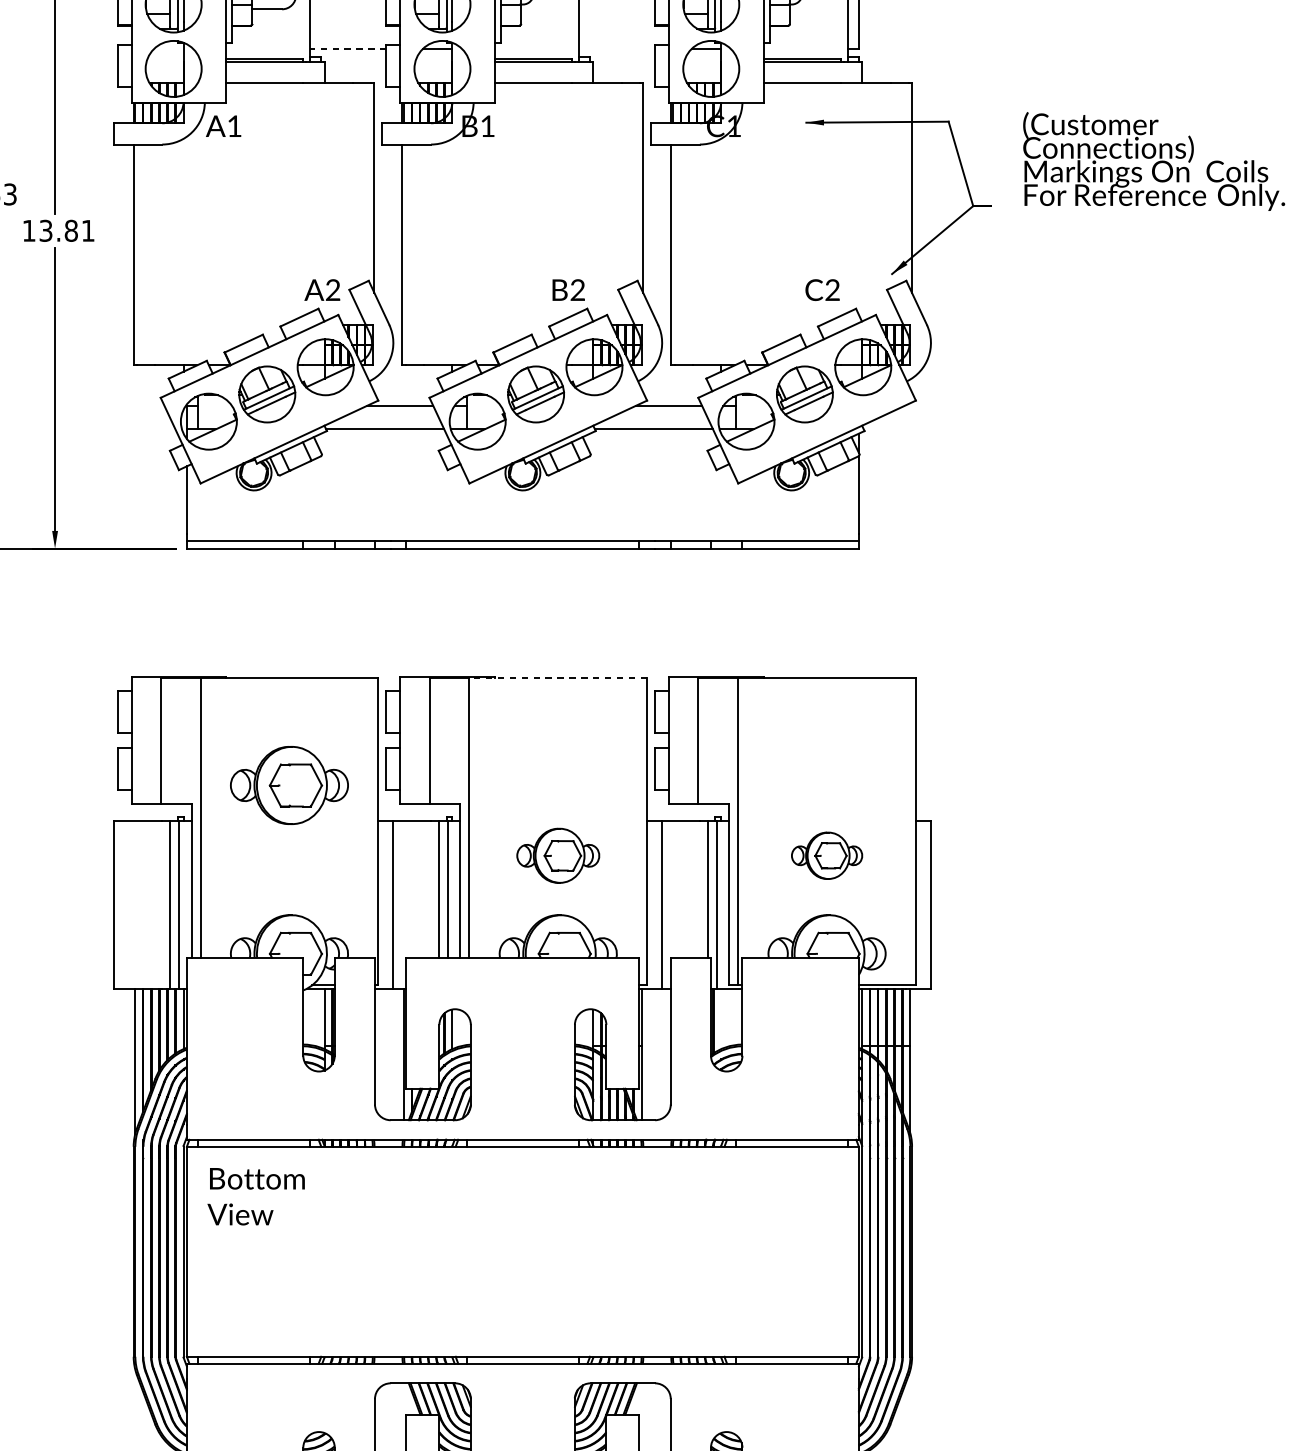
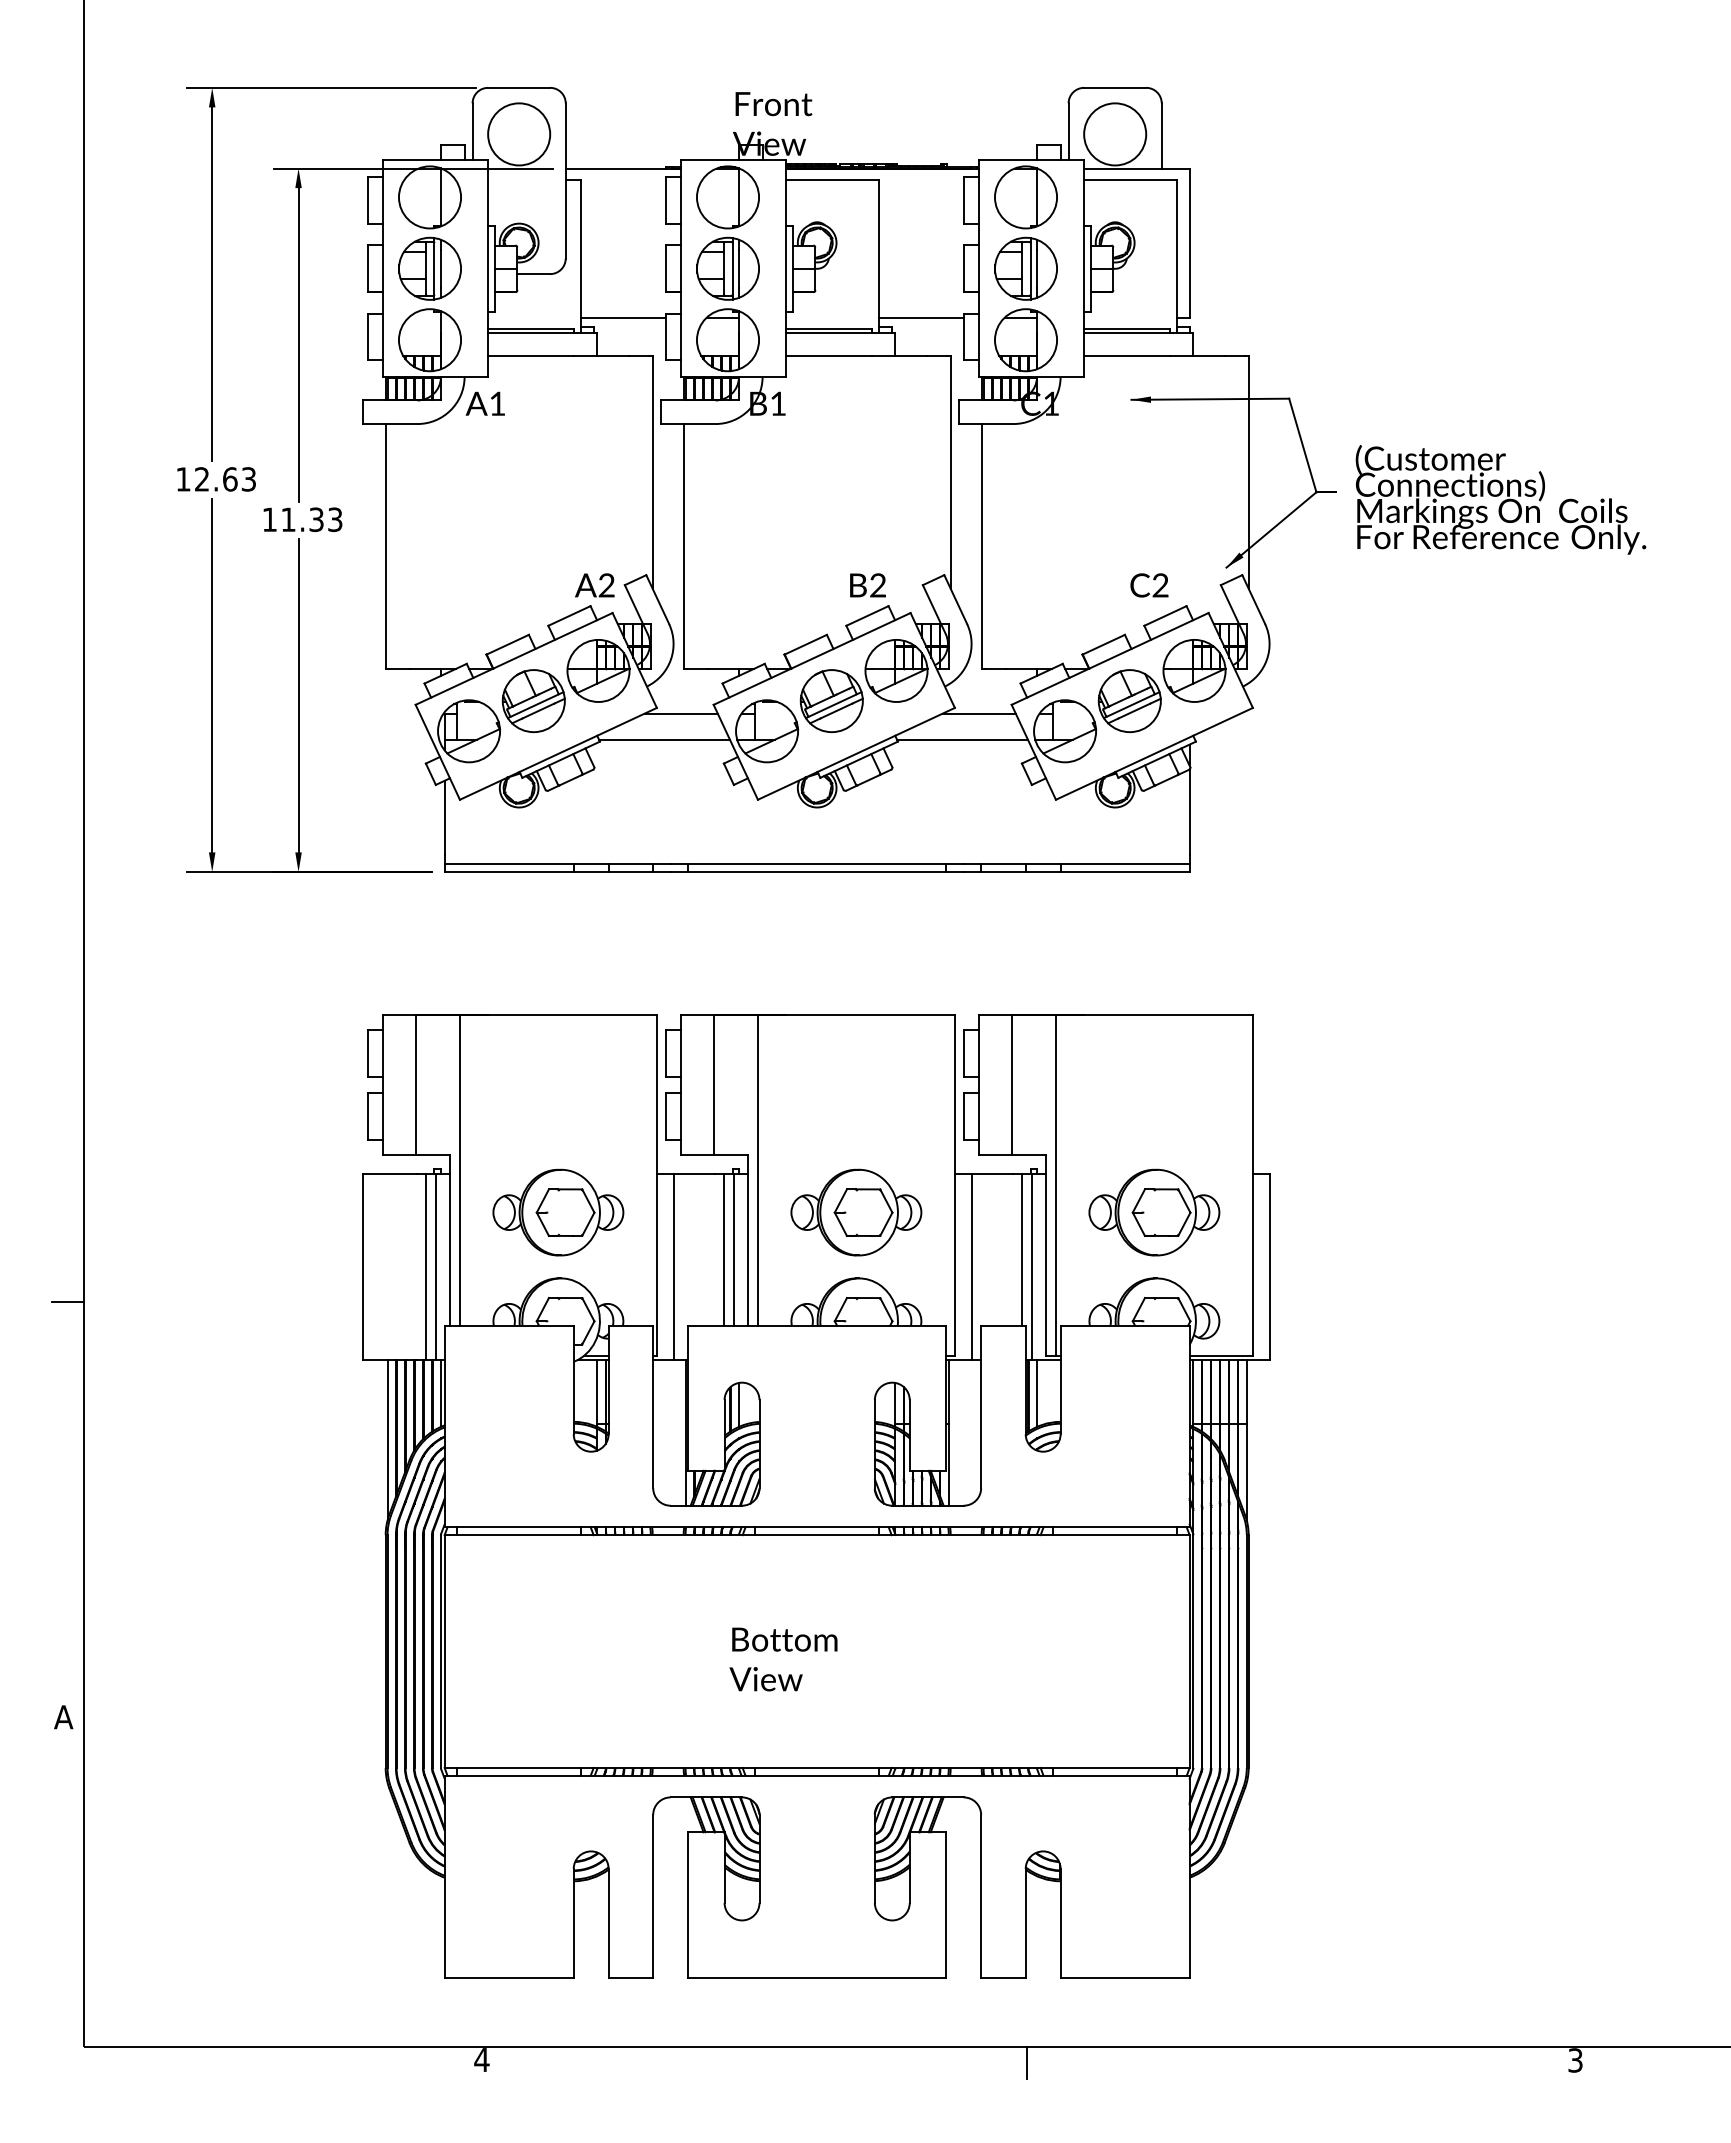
line: (348, 48) -> (623, 317), dashed -> solid
line: (616, 48) -> (921, 317), added
text: (1153, 161) -> (1500, 499), moved
text: (66, 230) -> (311, 519), 13.81 -> 11.33
line: (557, 678) -> (855, 1015), dashed -> solid
part: (289, 785) -> (558, 1212), moved
part: (558, 855) -> (856, 1212), size x1.43
part: (827, 855) -> (1154, 1212), size x1.67
line: (721, 1018) -> (1037, 1392), added
text: (256, 1196) -> (783, 1659), moved

